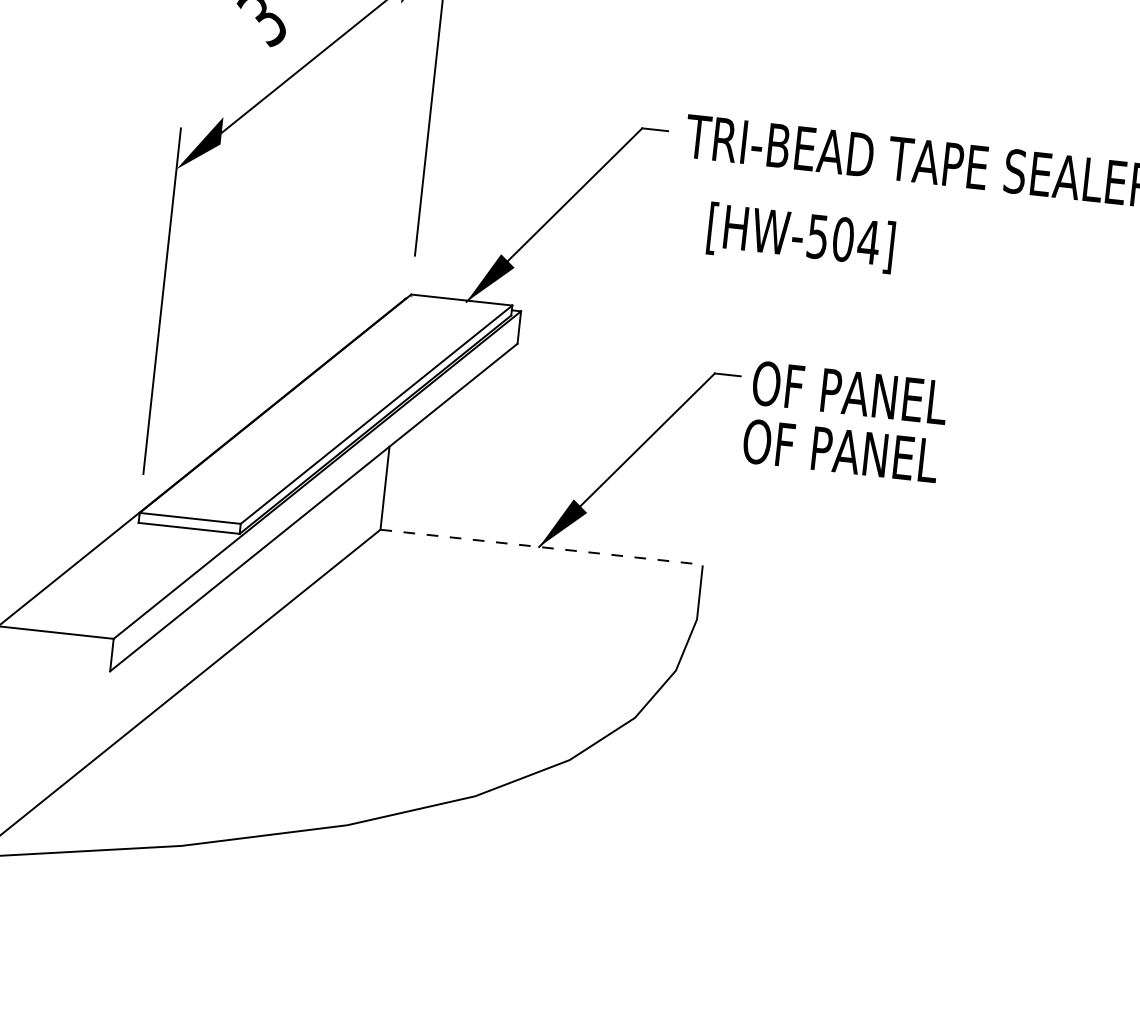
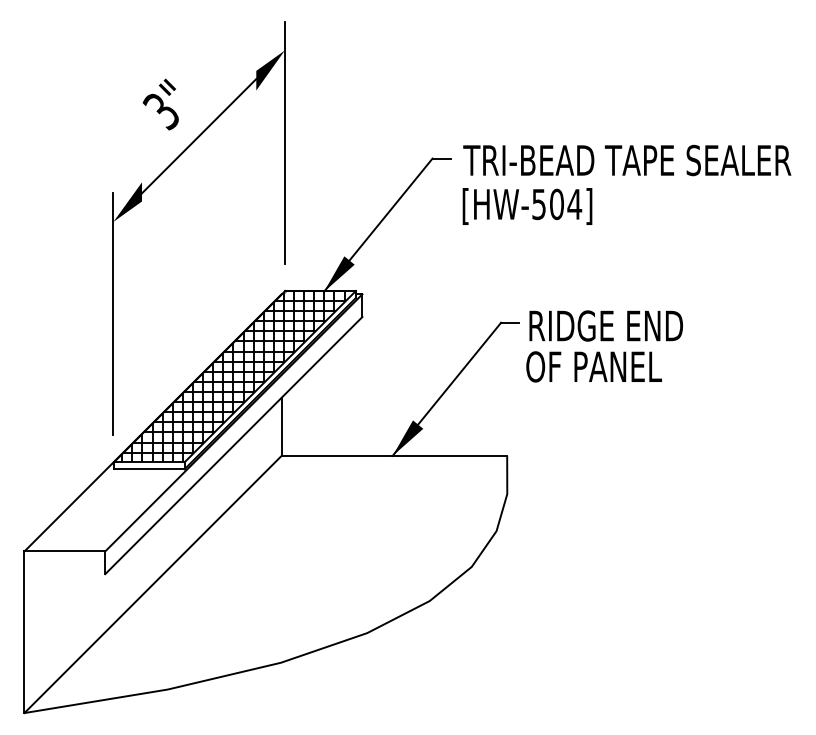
text: (800, 237) -> (527, 206), moved
text: (863, 393) -> (605, 325), OF PANEL -> RIDGE END
hatch: (331, 409) -> (238, 376), added
line: (541, 546) -> (394, 455), dashed -> solid

